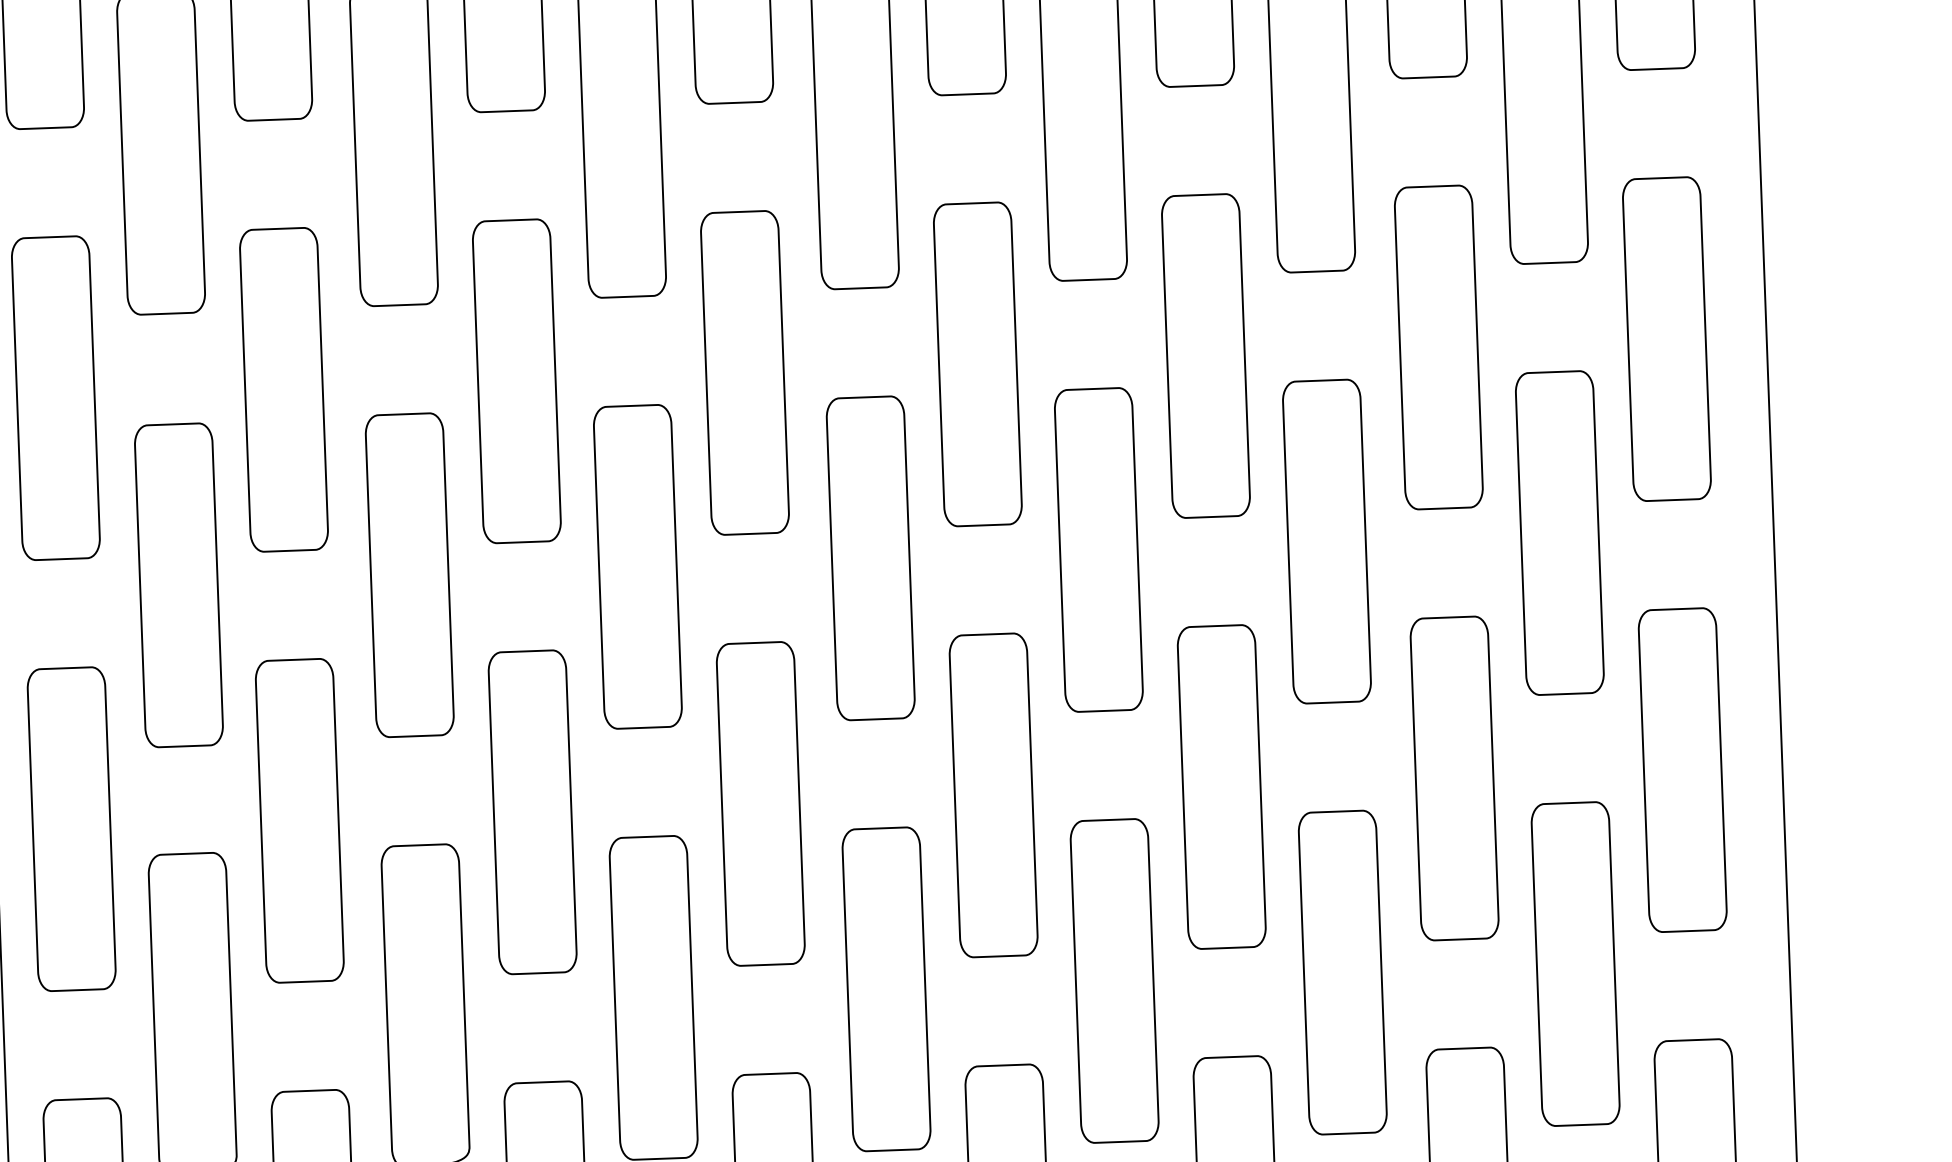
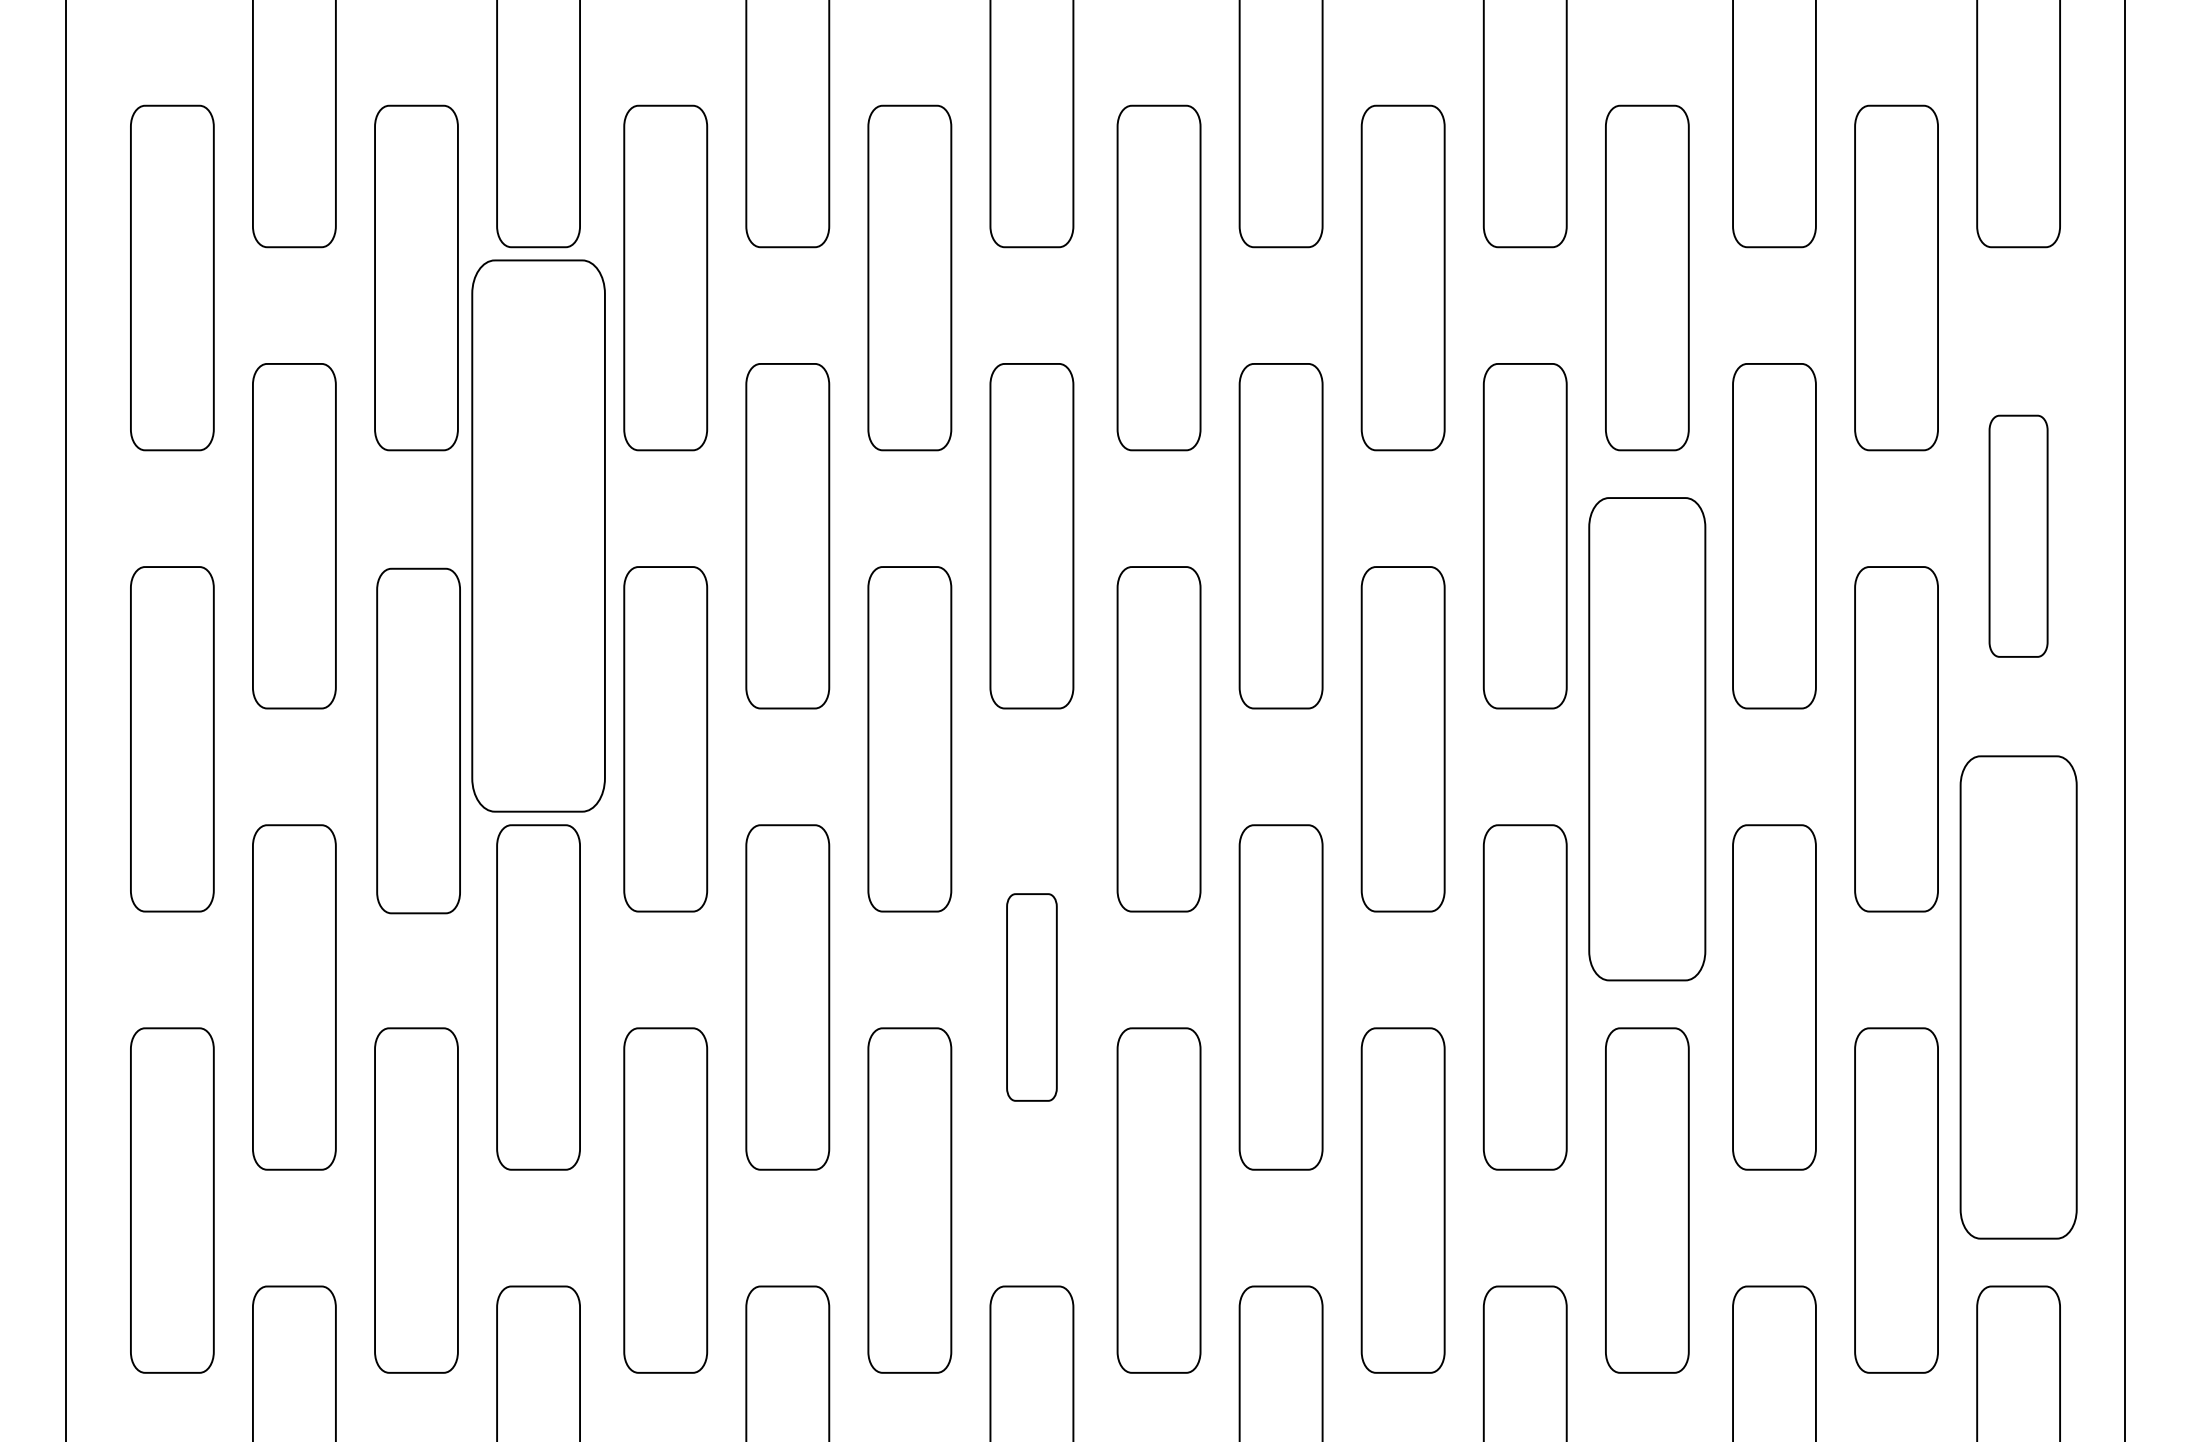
part: (1666, 339) -> (2018, 536), size x0.7
part: (283, 390) -> (538, 536), size x1.6
part: (1327, 541) -> (1647, 739), size x1.4
part: (1682, 770) -> (2018, 997), size x1.4
part: (760, 803) -> (1031, 997), size x0.6

